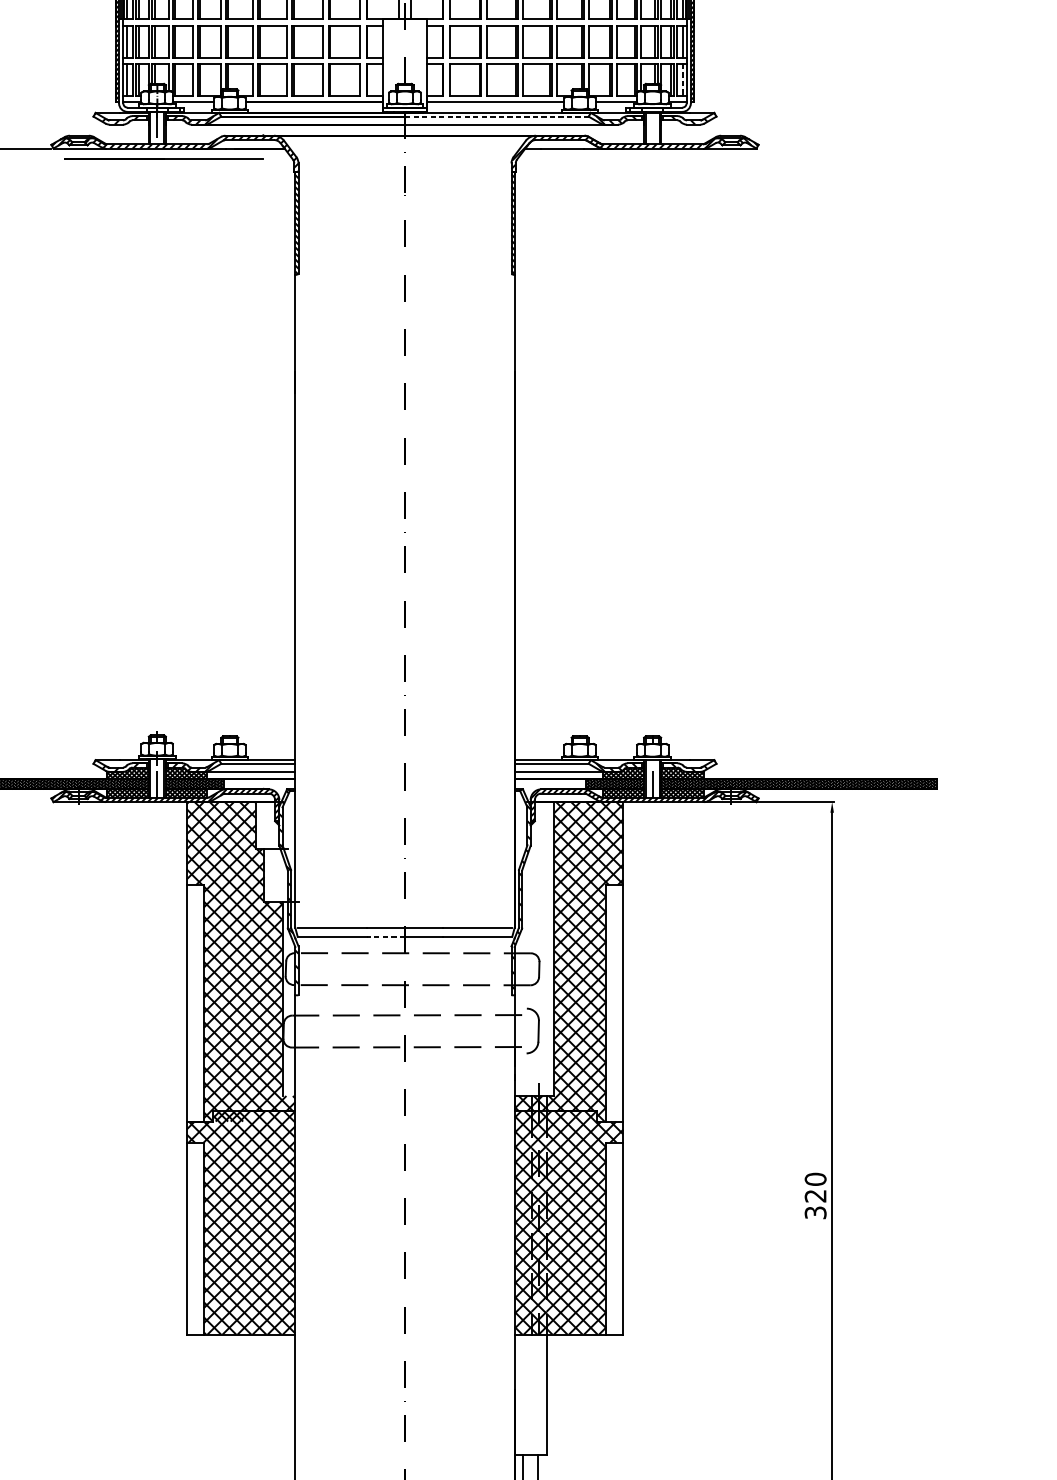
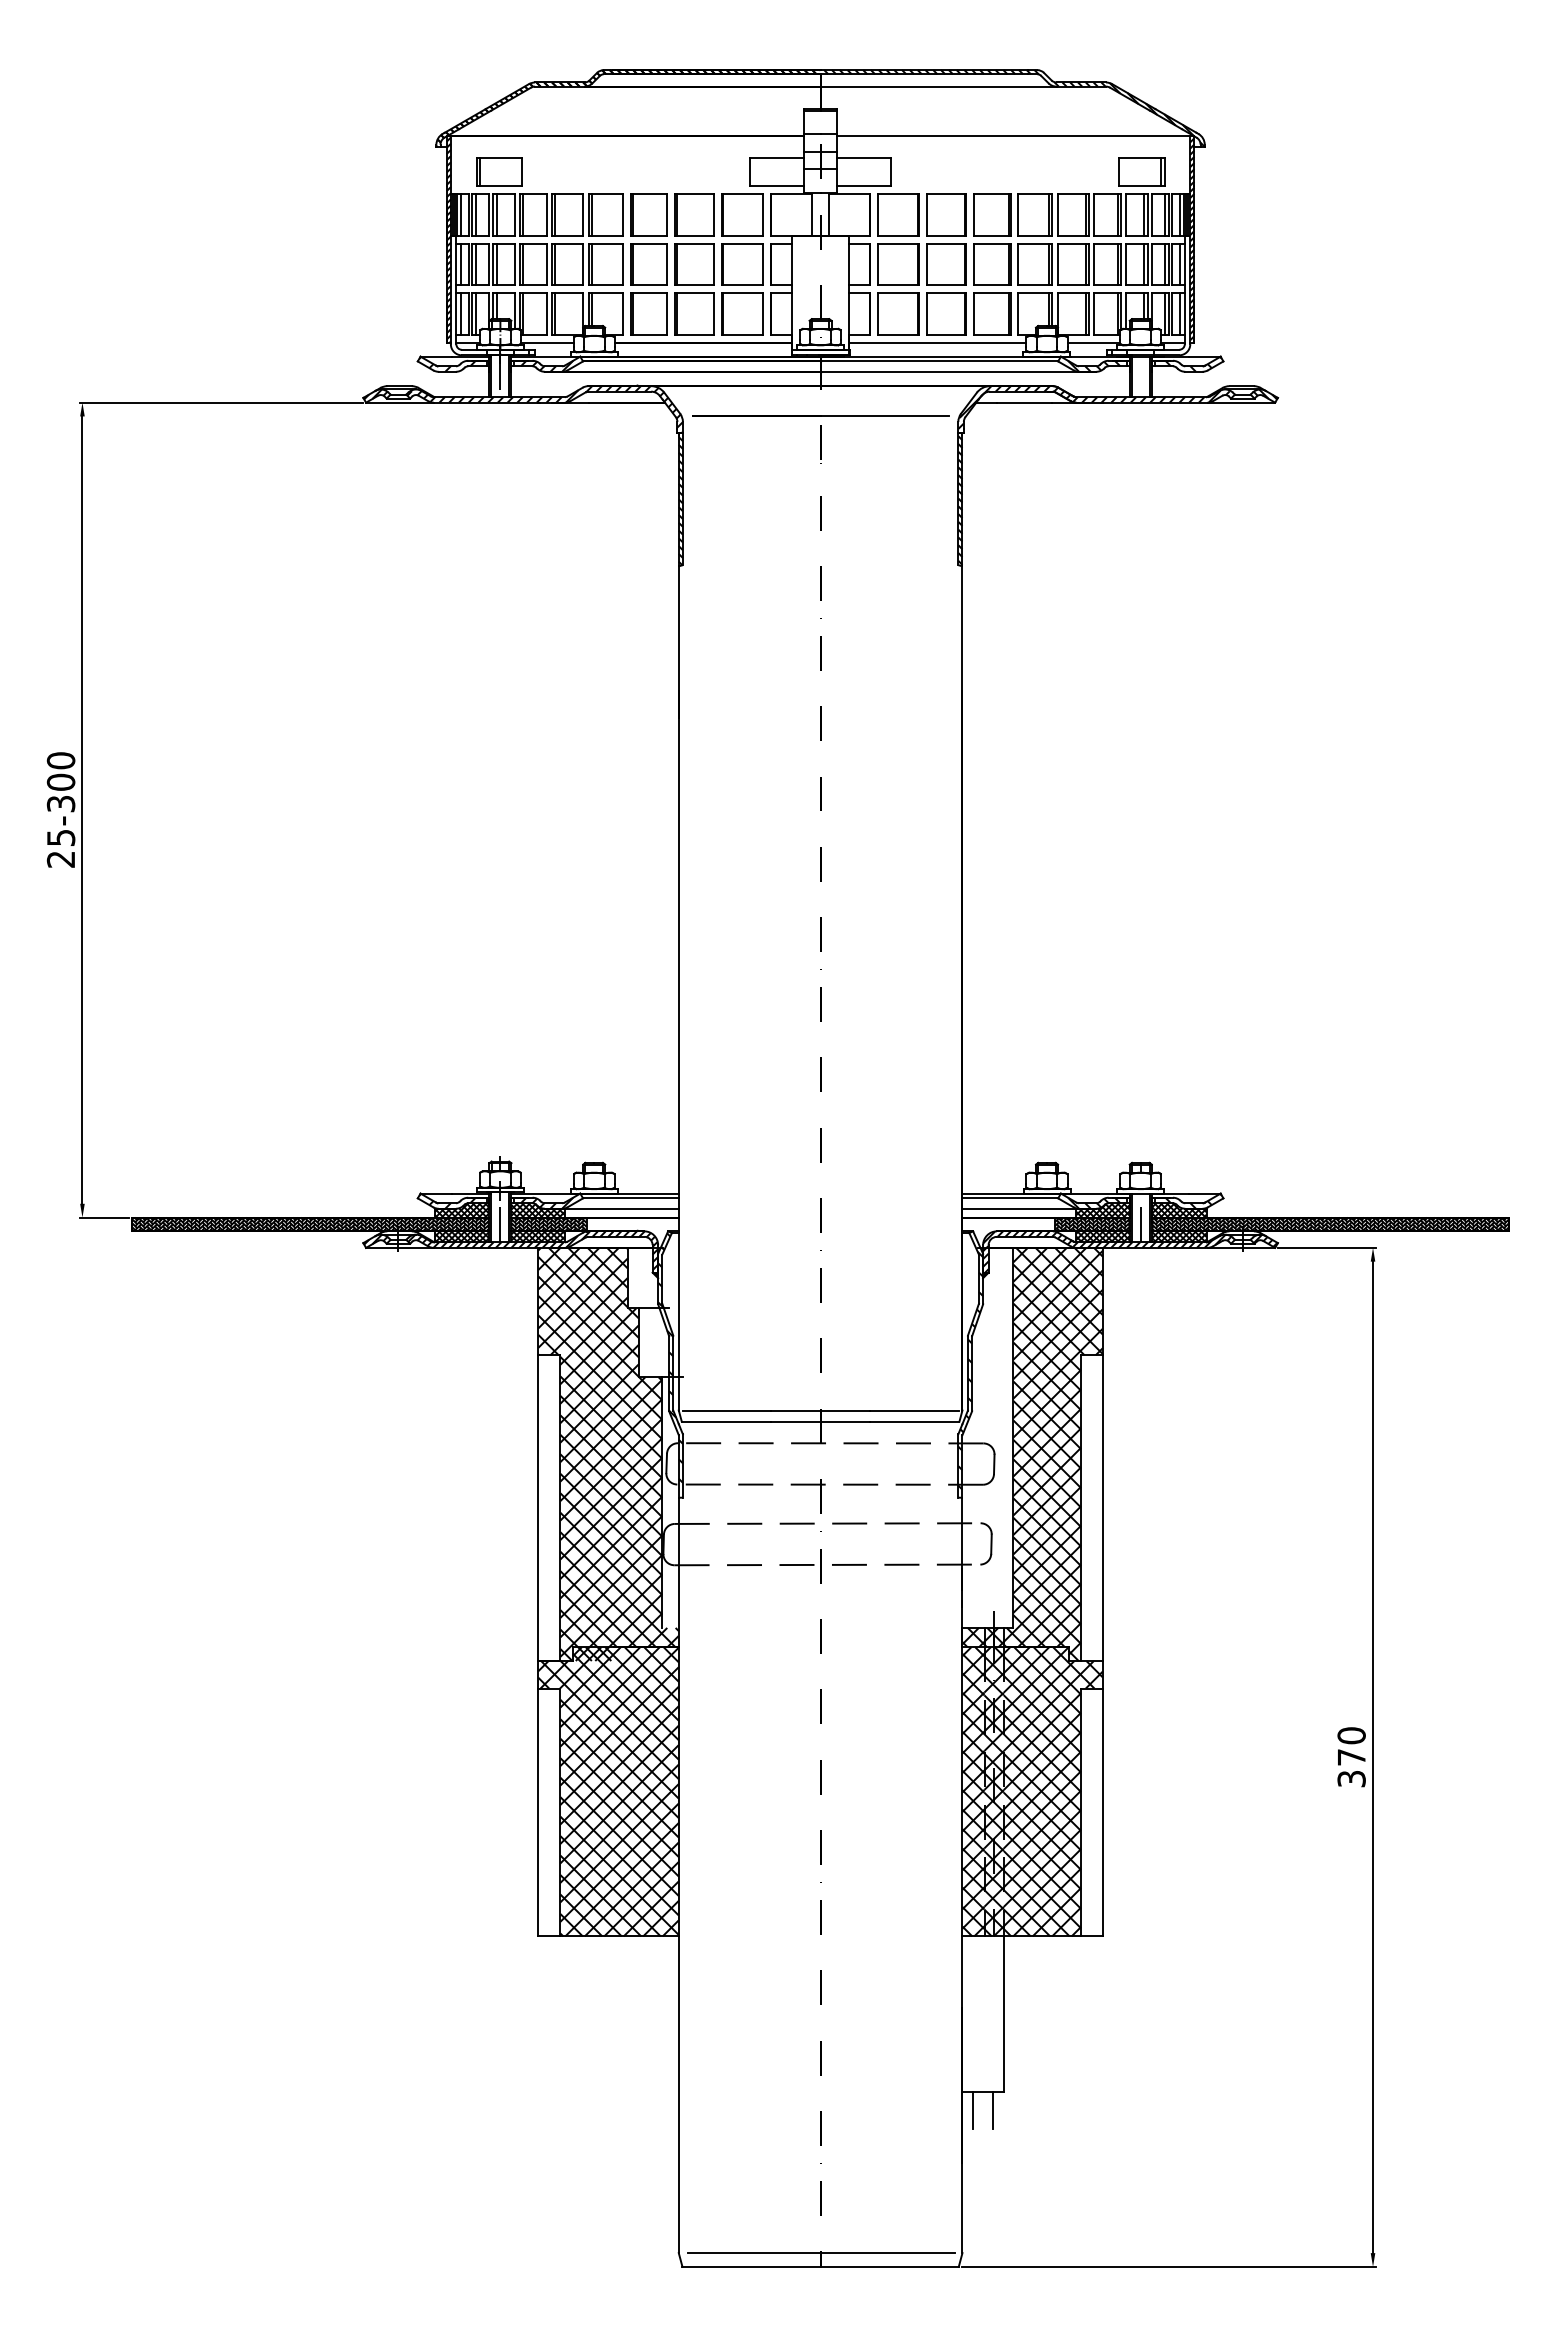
line: (682, 80) -> (1179, 314), dashed -> solid
line: (496, 116) -> (939, 361), dashed -> solid
line: (163, 158) -> (820, 415), moved
line: (385, 936) -> (795, 1421), dashed -> solid
part: (533, 1030) -> (986, 1543), size x0.71
text: (815, 1196) -> (1351, 1757), 320 -> 370

